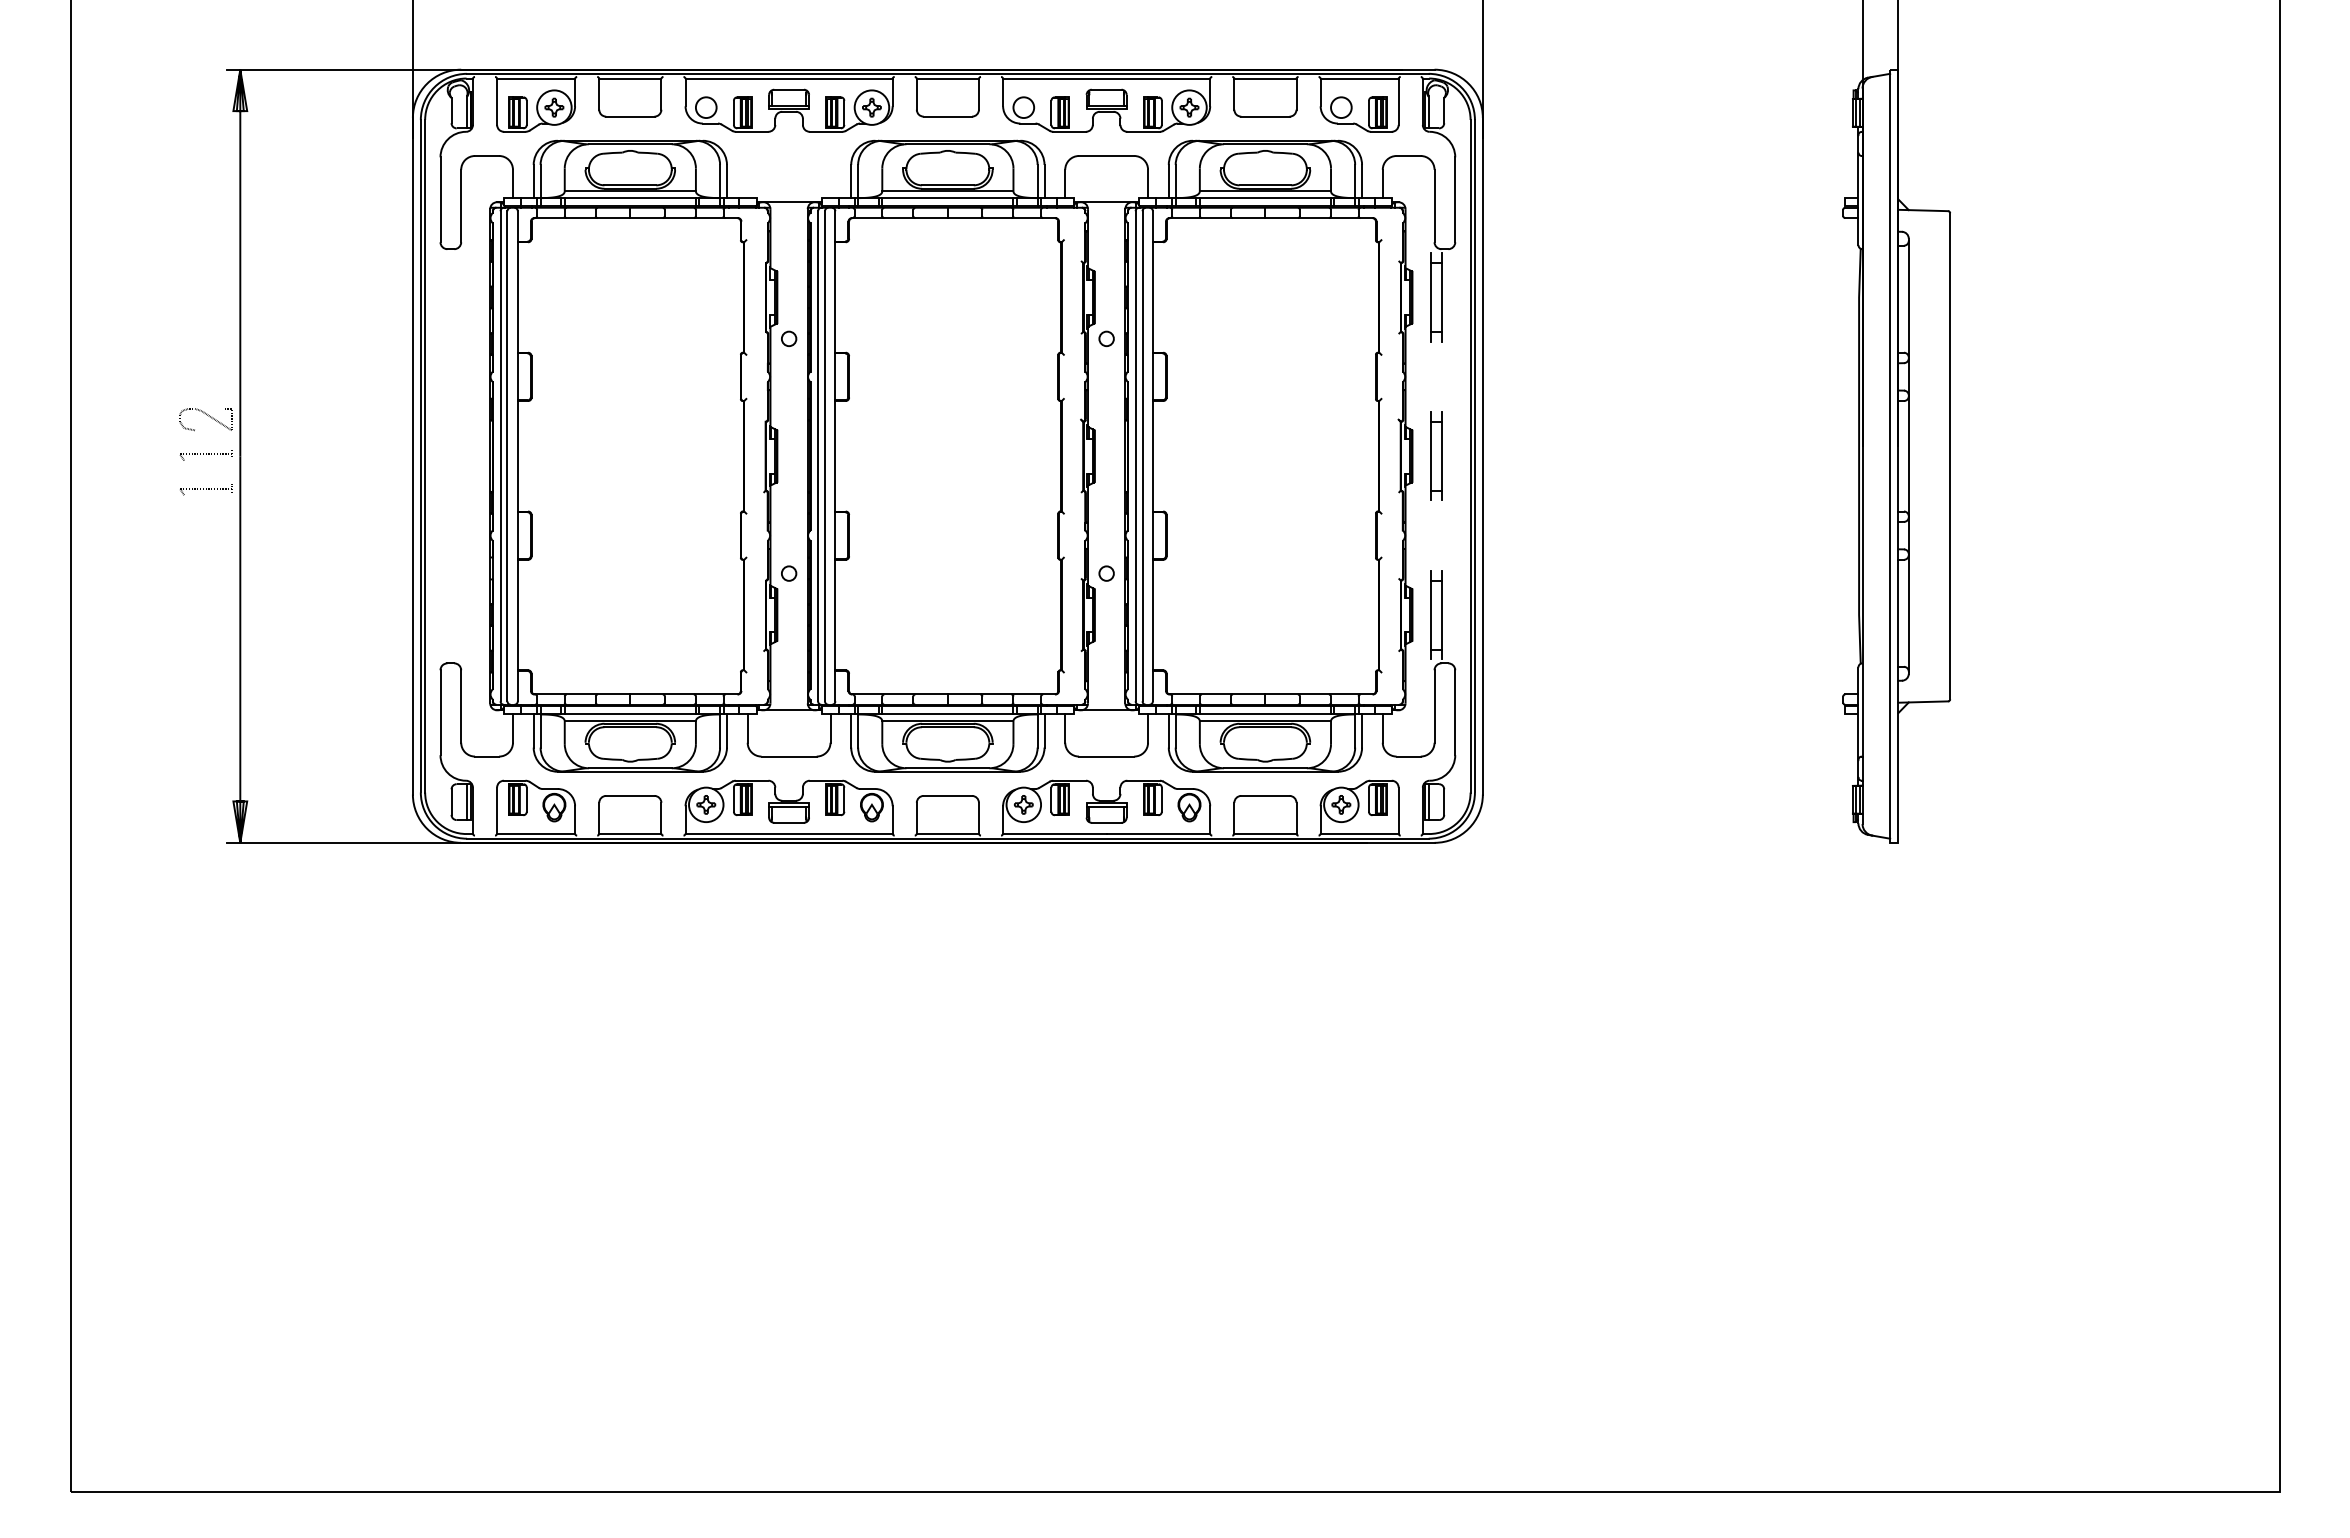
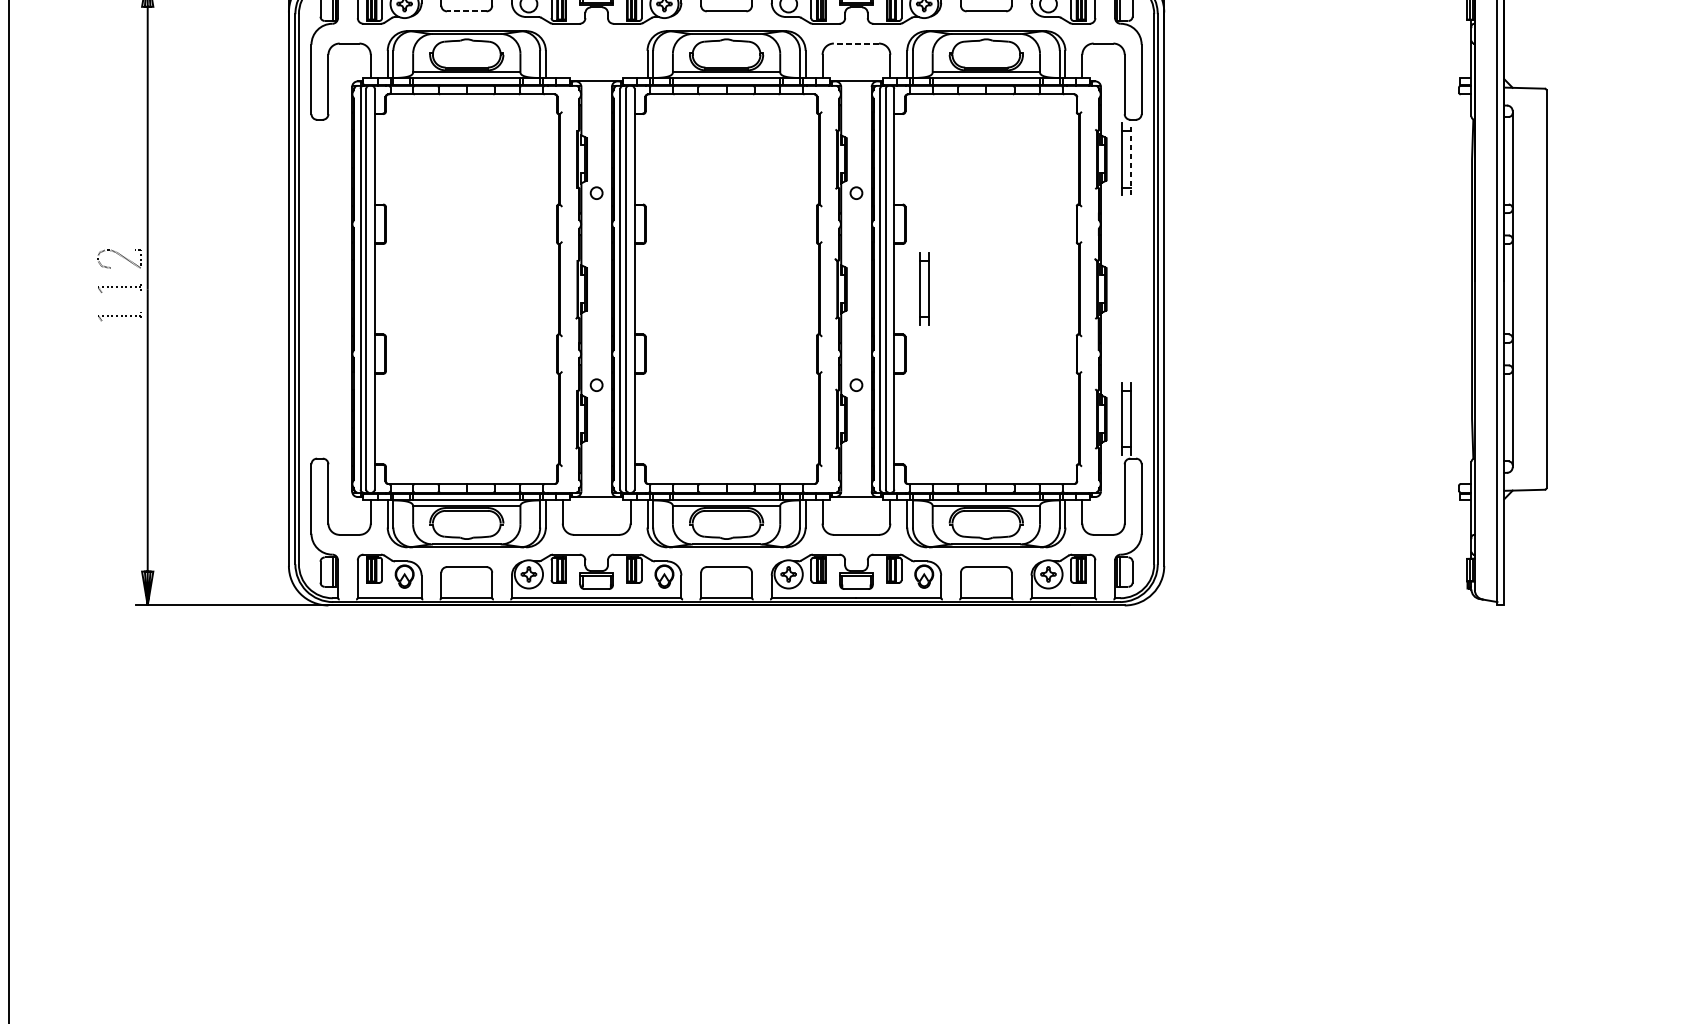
line: (629, 116) -> (466, 11), solid -> dashed
line: (1106, 156) -> (856, 43), solid -> dashed
line: (1442, 297) -> (1131, 159), solid -> dashed
part: (1436, 455) -> (924, 288), moved

